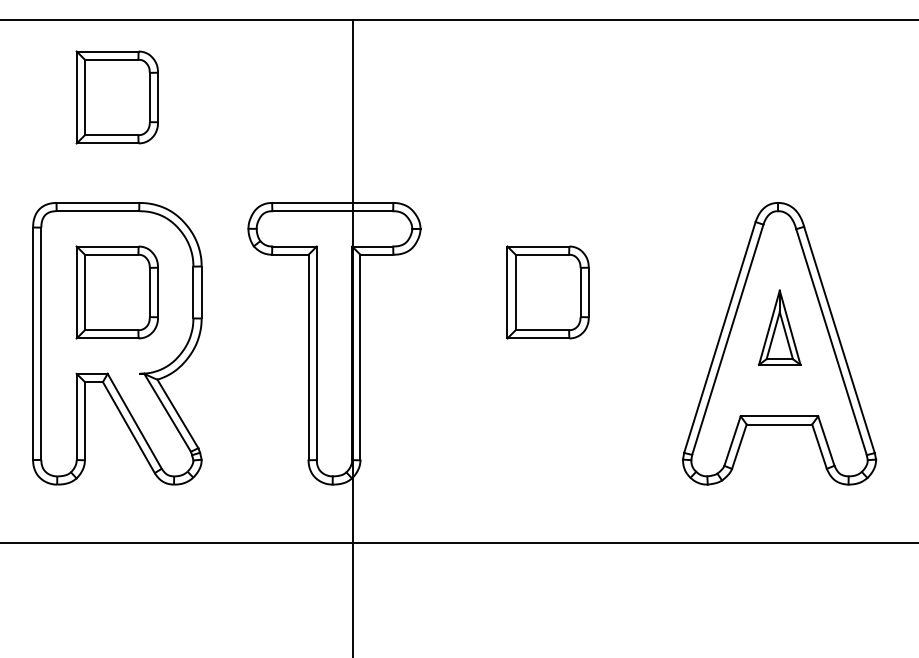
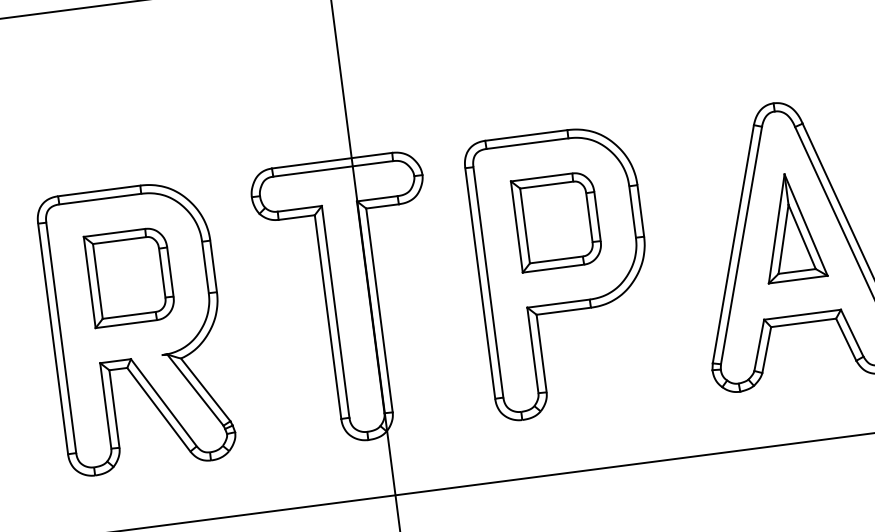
part: (116, 97) -> (104, 83), removed
part: (779, 327) -> (791, 226), size x1.43
part: (548, 343) -> (564, 272), added

